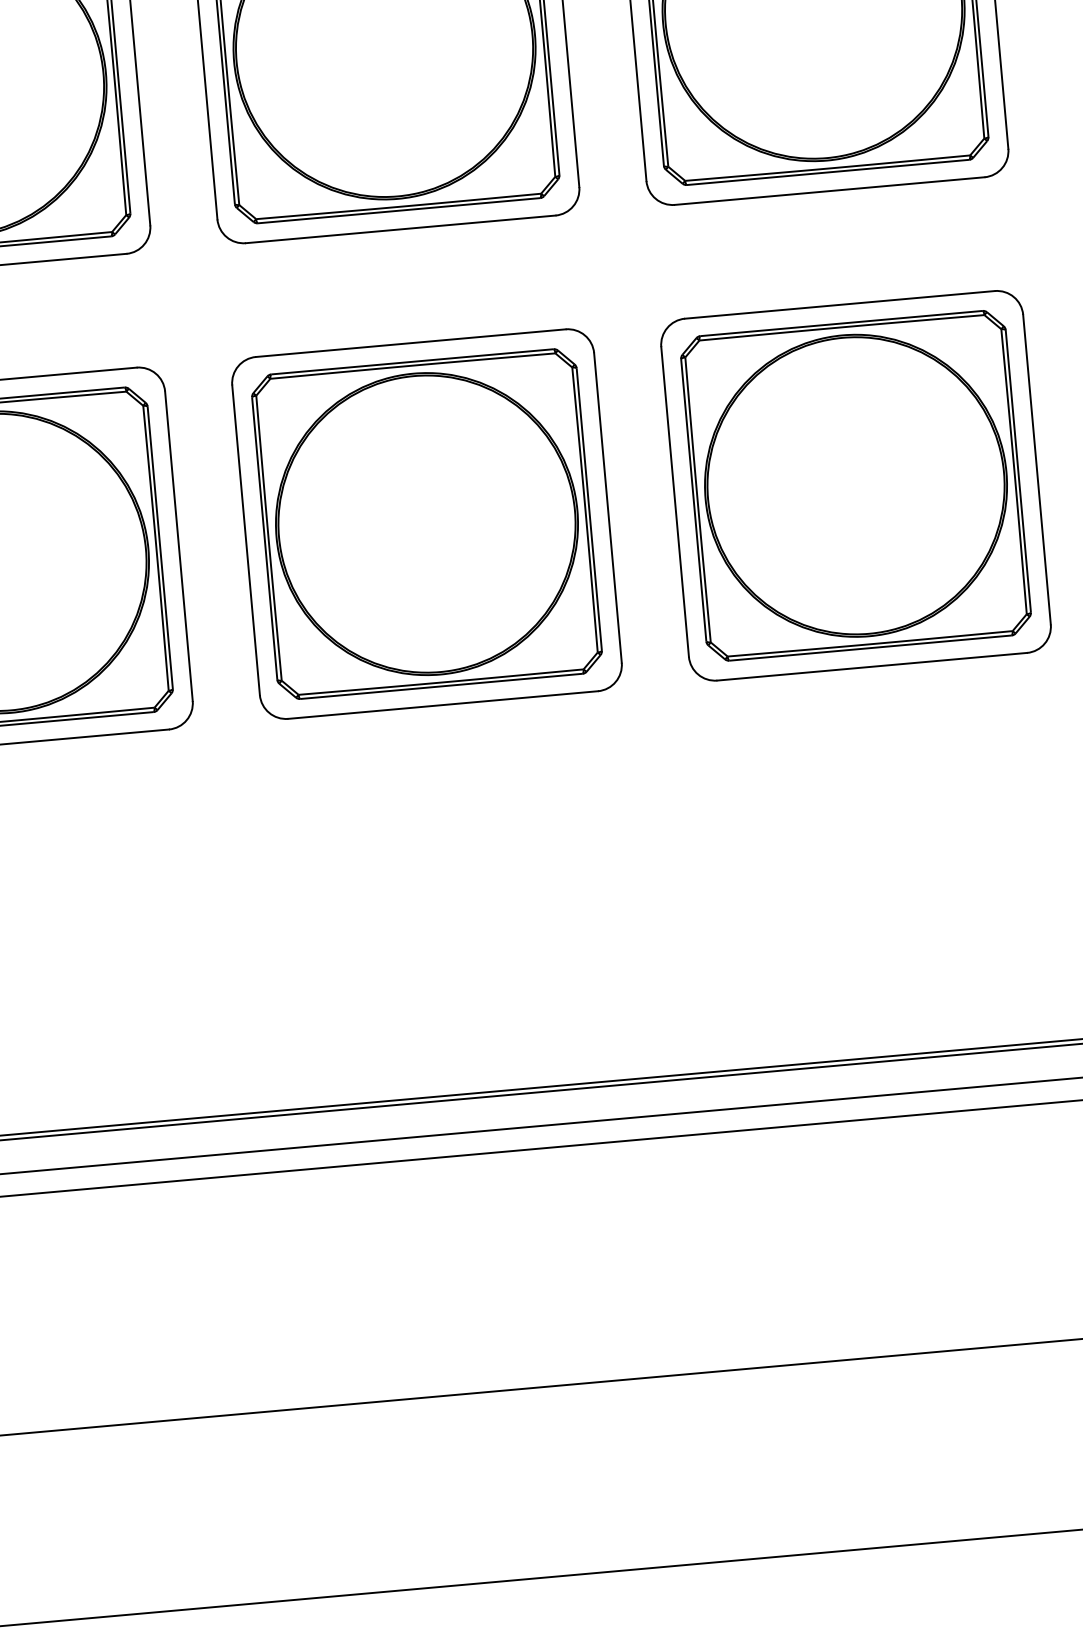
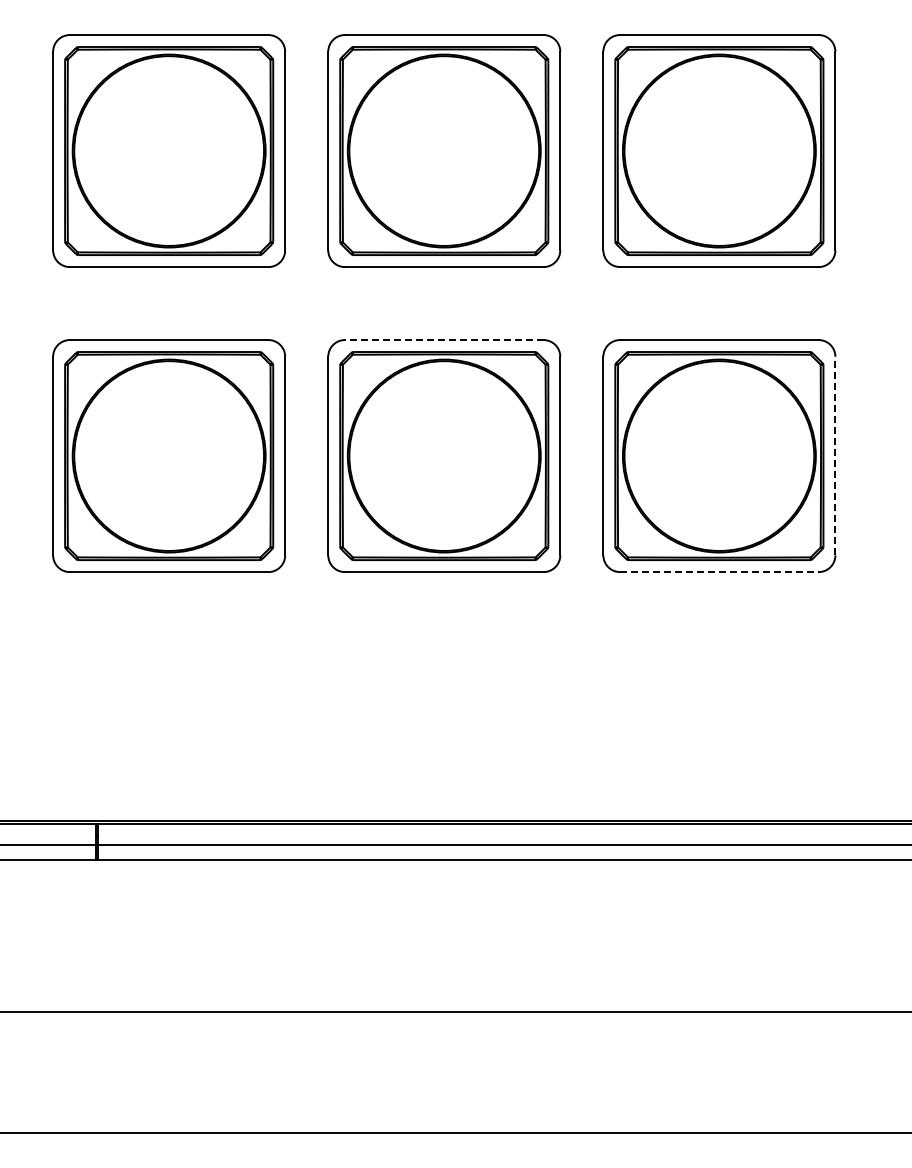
line: (409, 343) -> (443, 340), solid -> dashed
line: (1037, 468) -> (835, 455), solid -> dashed
line: (872, 667) -> (719, 572), solid -> dashed

